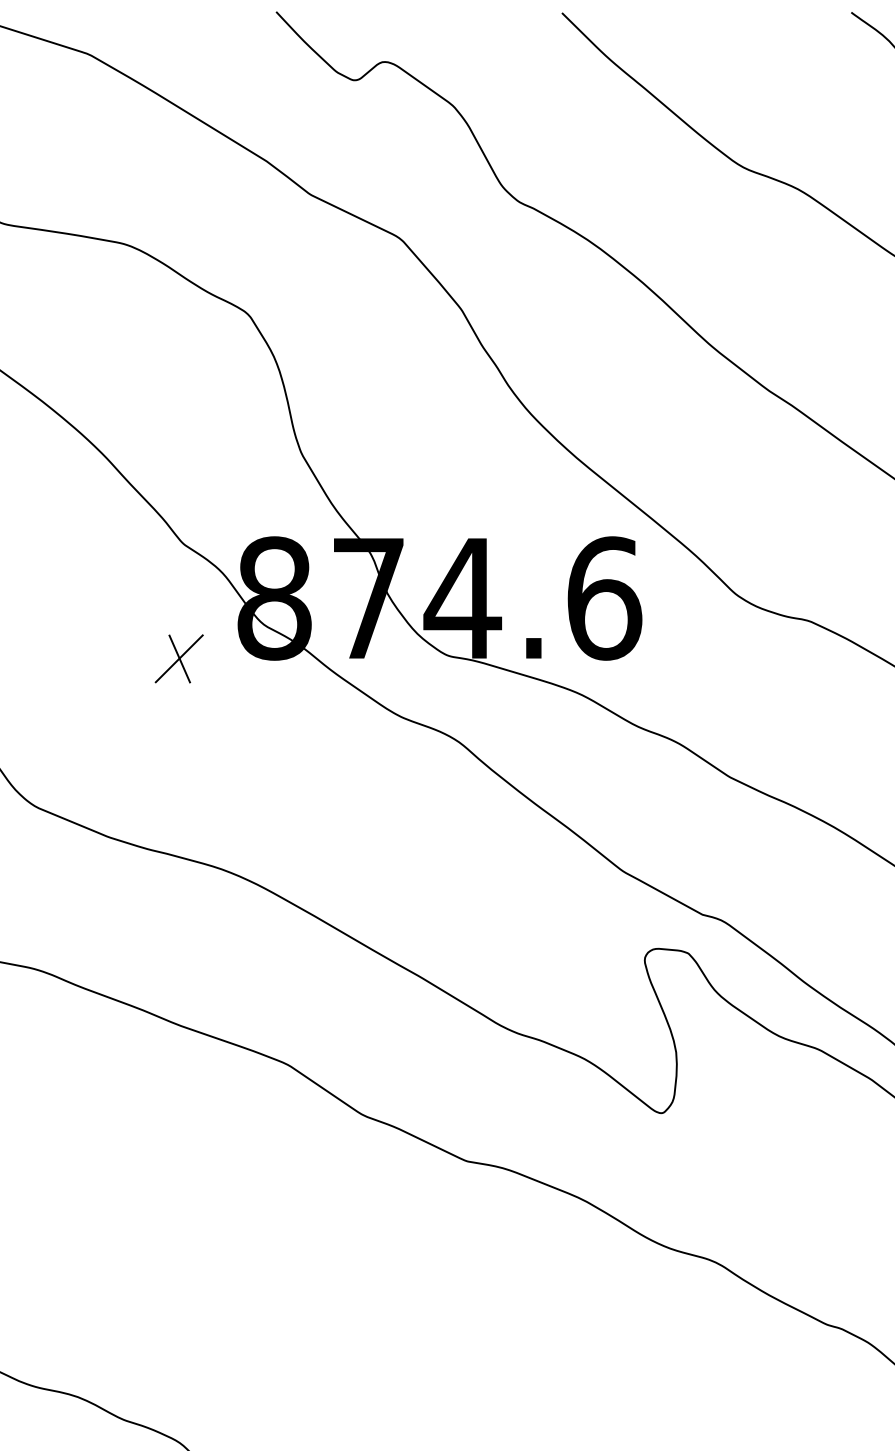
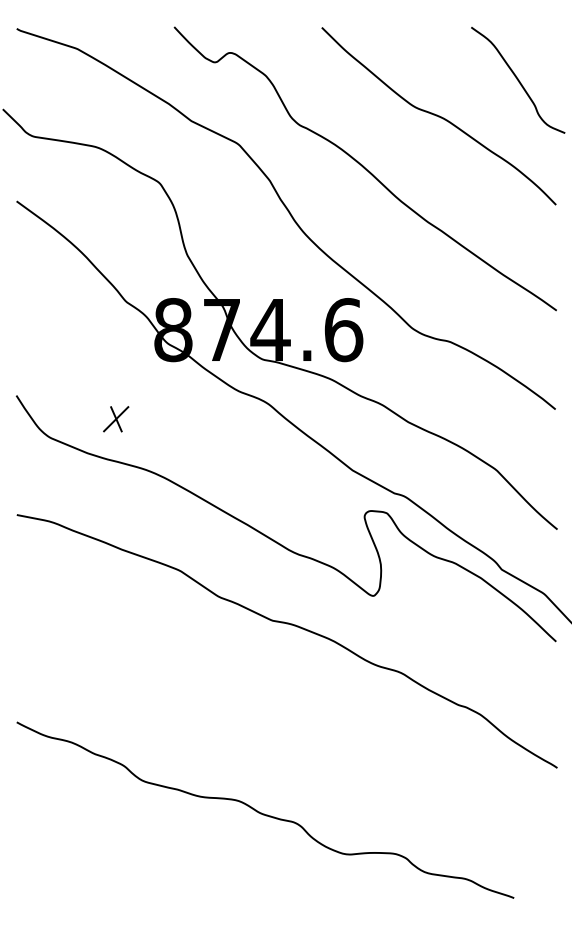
part: (179, 659) -> (116, 419), moved

